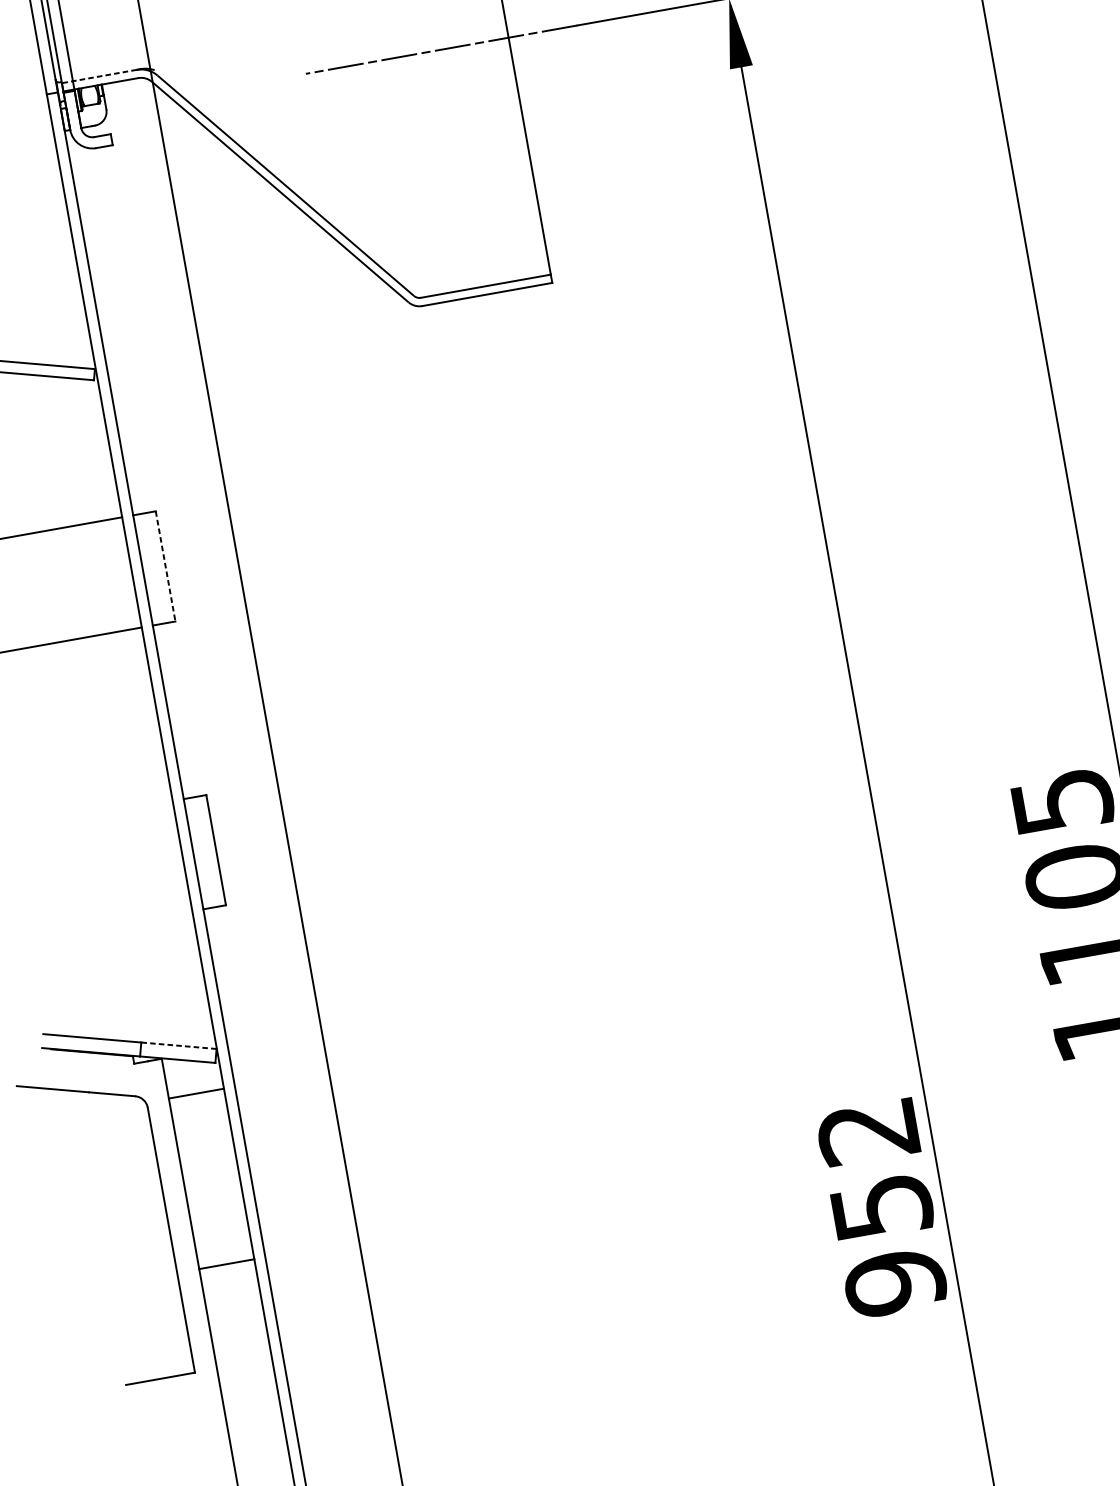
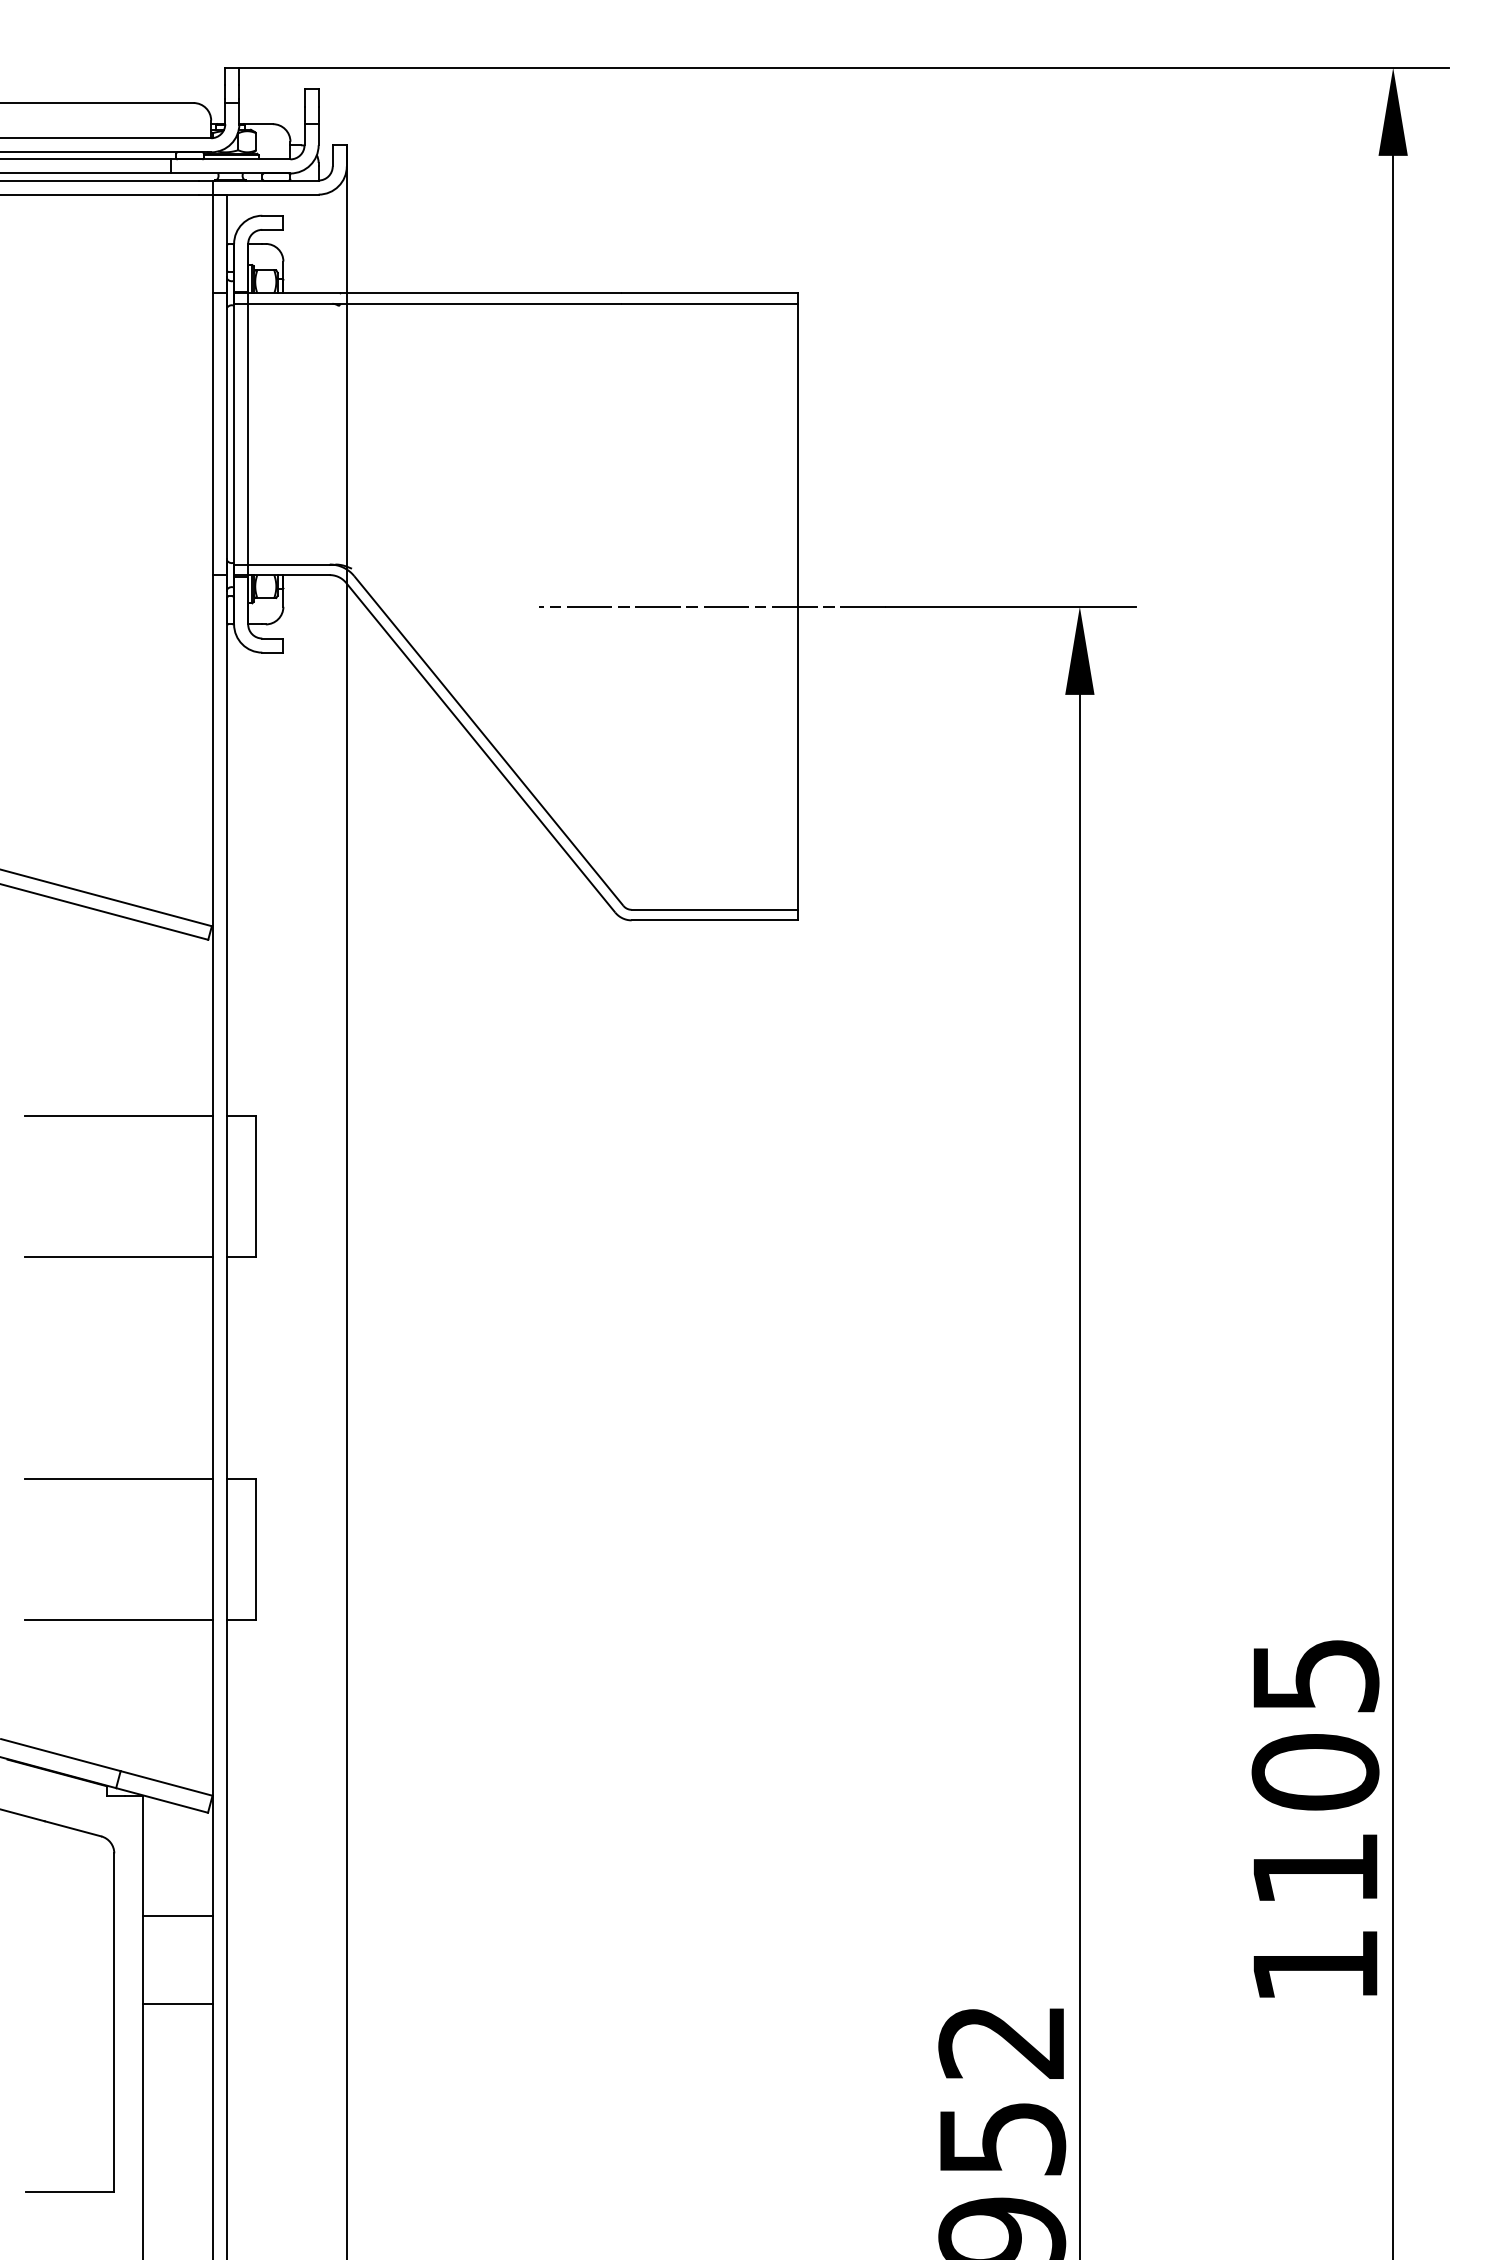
line: (98, 76) -> (281, 564), dashed -> solid
line: (165, 566) -> (255, 1186), dashed -> solid
line: (98, 814) -> (118, 1478), added
line: (118, 924) -> (118, 1619), added
line: (178, 1045) -> (166, 1783), dashed -> solid
line: (196, 1093) -> (177, 1915), moved
line: (226, 1264) -> (177, 2003), moved

